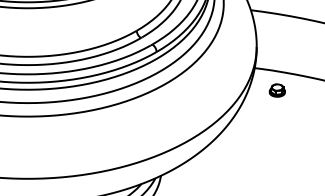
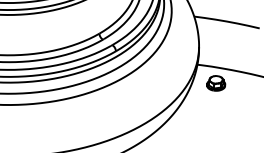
part: (277, 90) -> (216, 83), size x1.43

